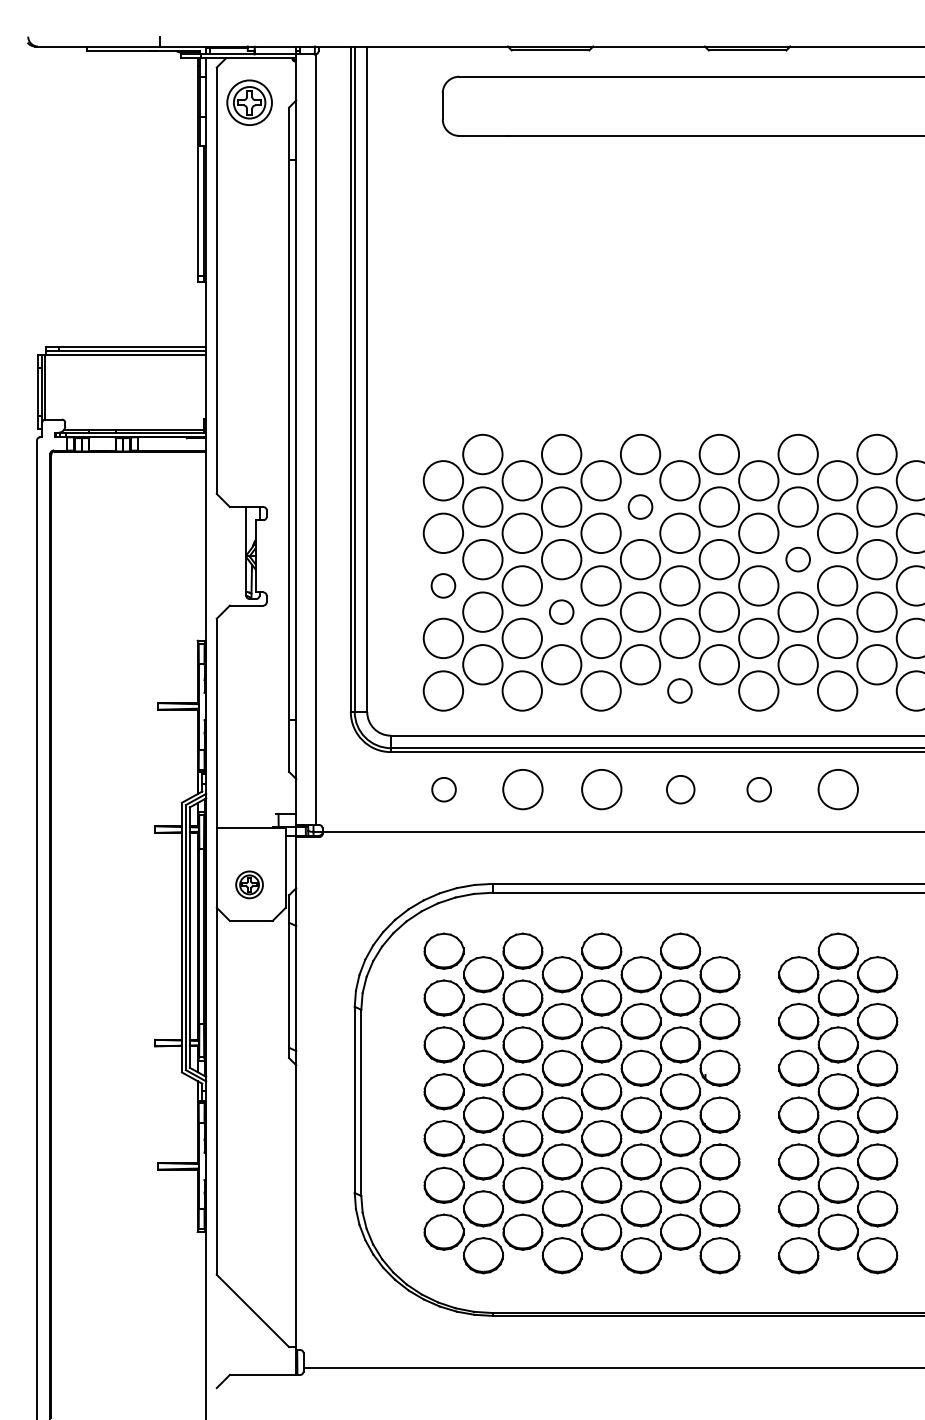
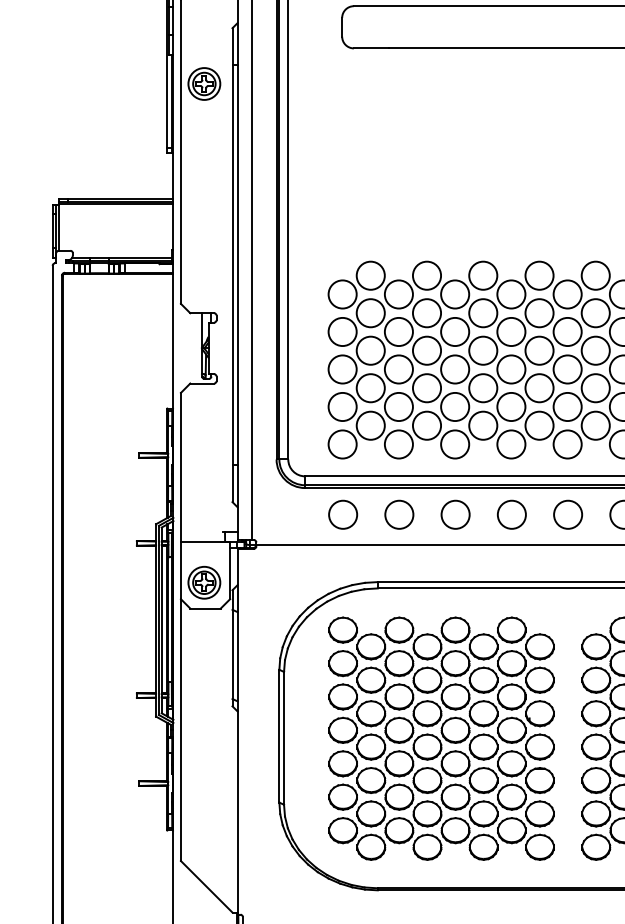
part: (249, 102) -> (204, 83), moved
circle: (640, 506) -> (483, 312), size x1.67
circle: (797, 559) -> (595, 350), size x1.67
circle: (443, 585) -> (342, 369), size x1.67
circle: (561, 611) -> (426, 387), size x1.67
circle: (679, 690) -> (511, 444), size x1.67
circle: (443, 789) -> (342, 514), size x1.67
circle: (680, 789) -> (511, 514), size x1.43
circle: (758, 789) -> (567, 514), size x1.67
part: (249, 884) -> (204, 582), size x1.67

